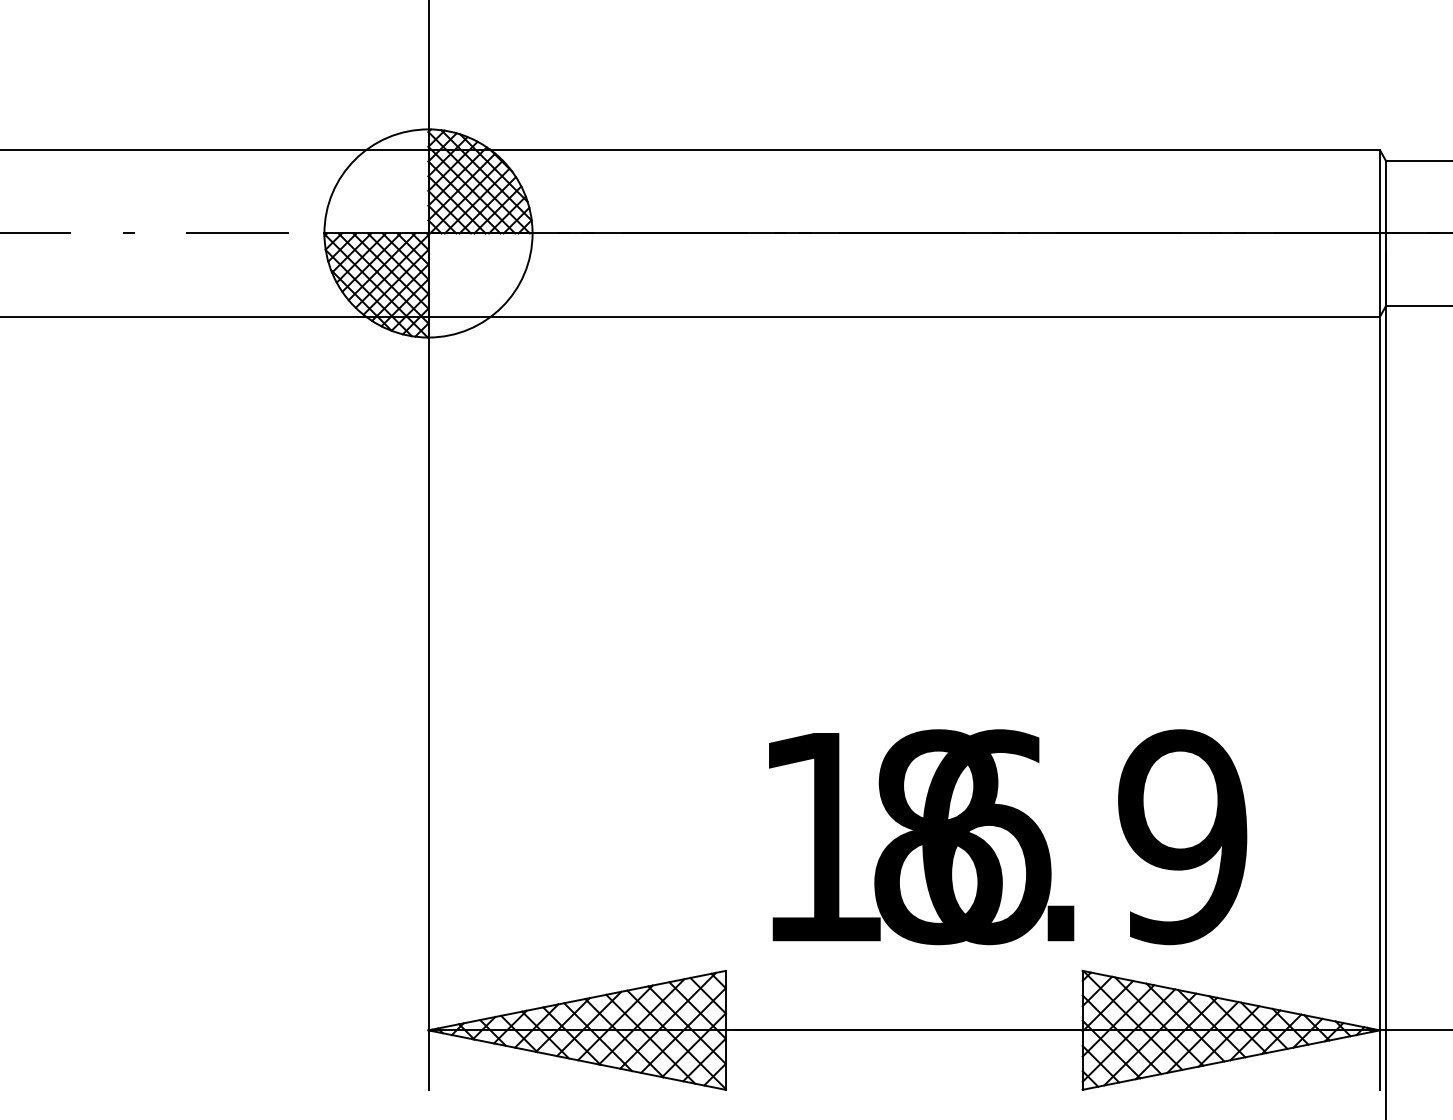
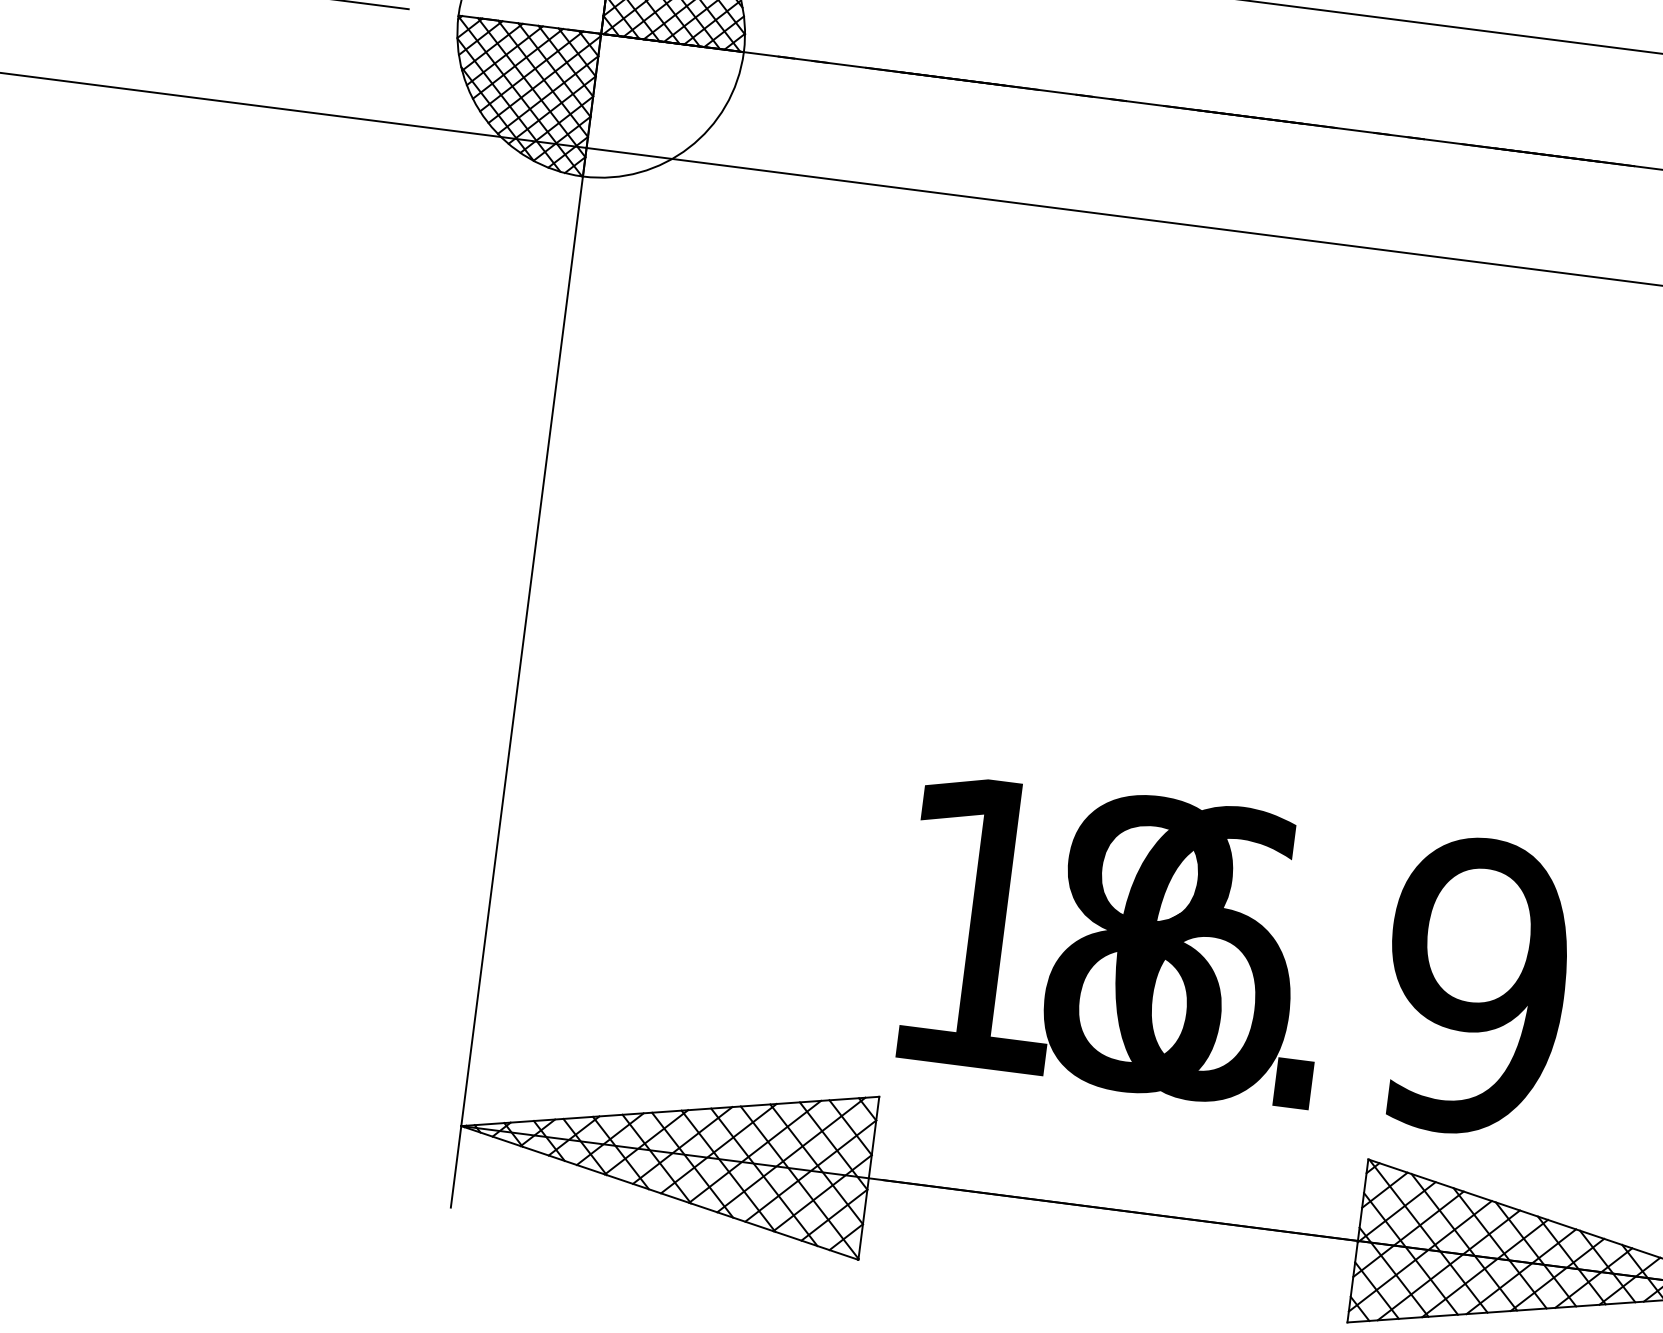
text: (1008, 837) -> (1236, 956), moved

